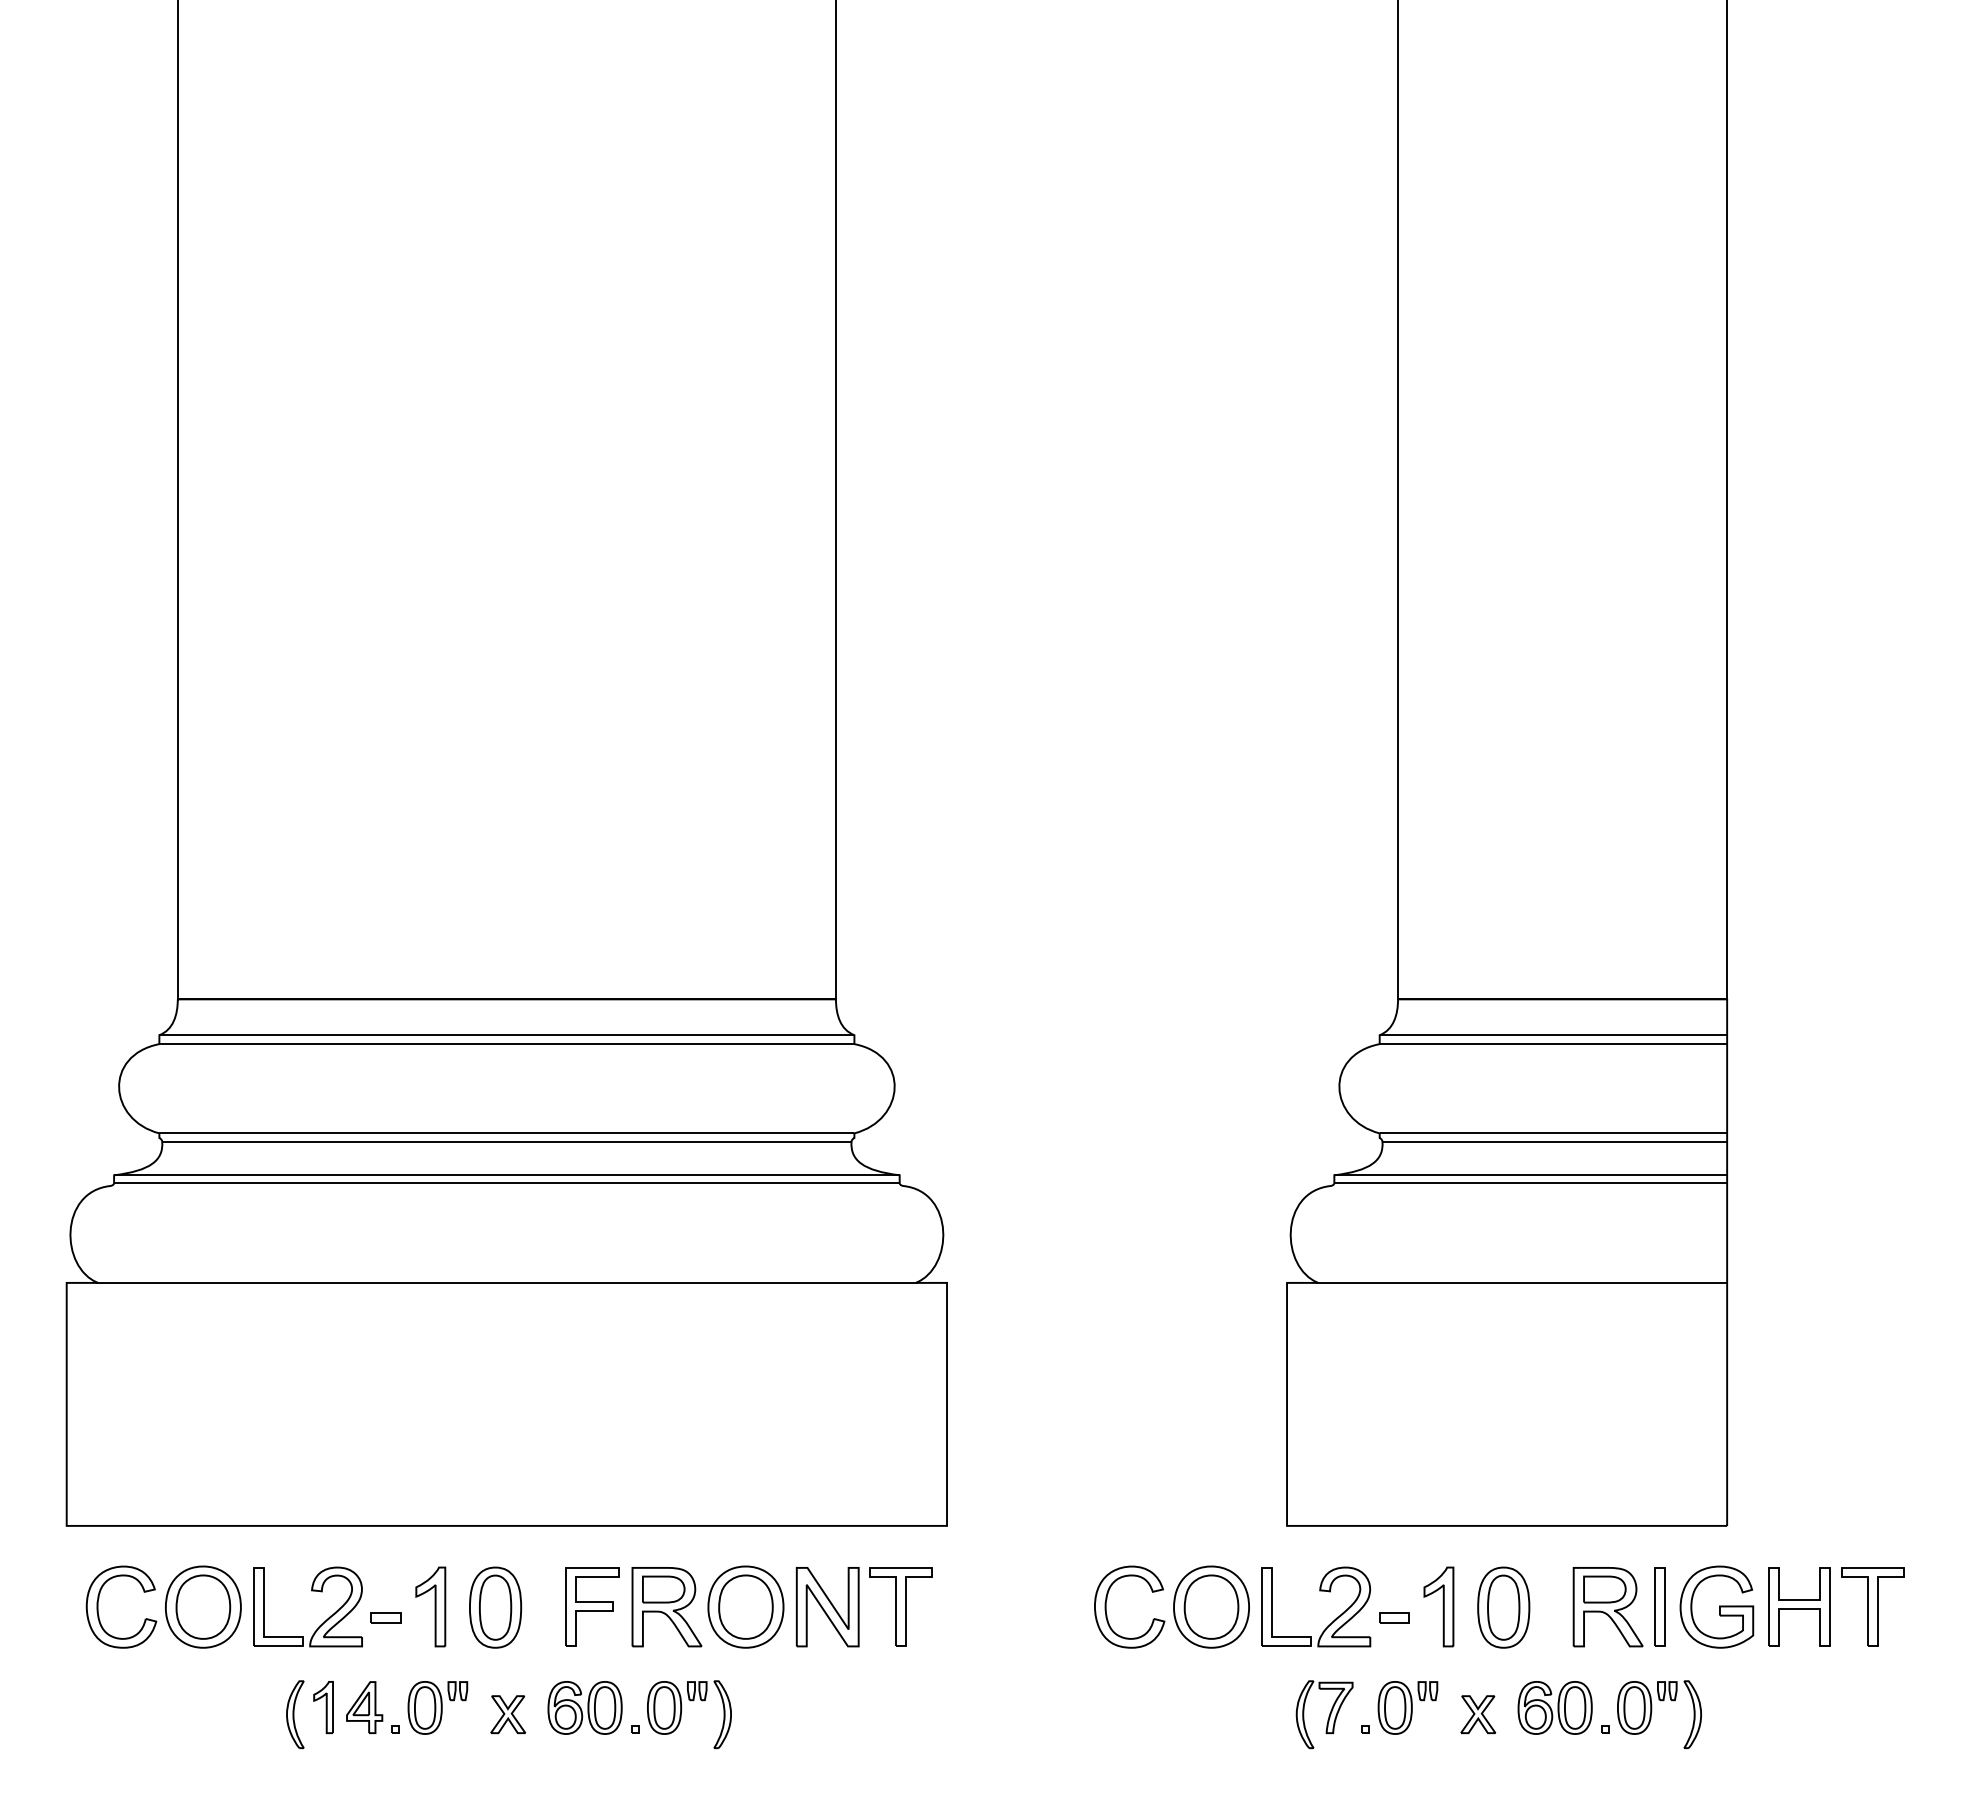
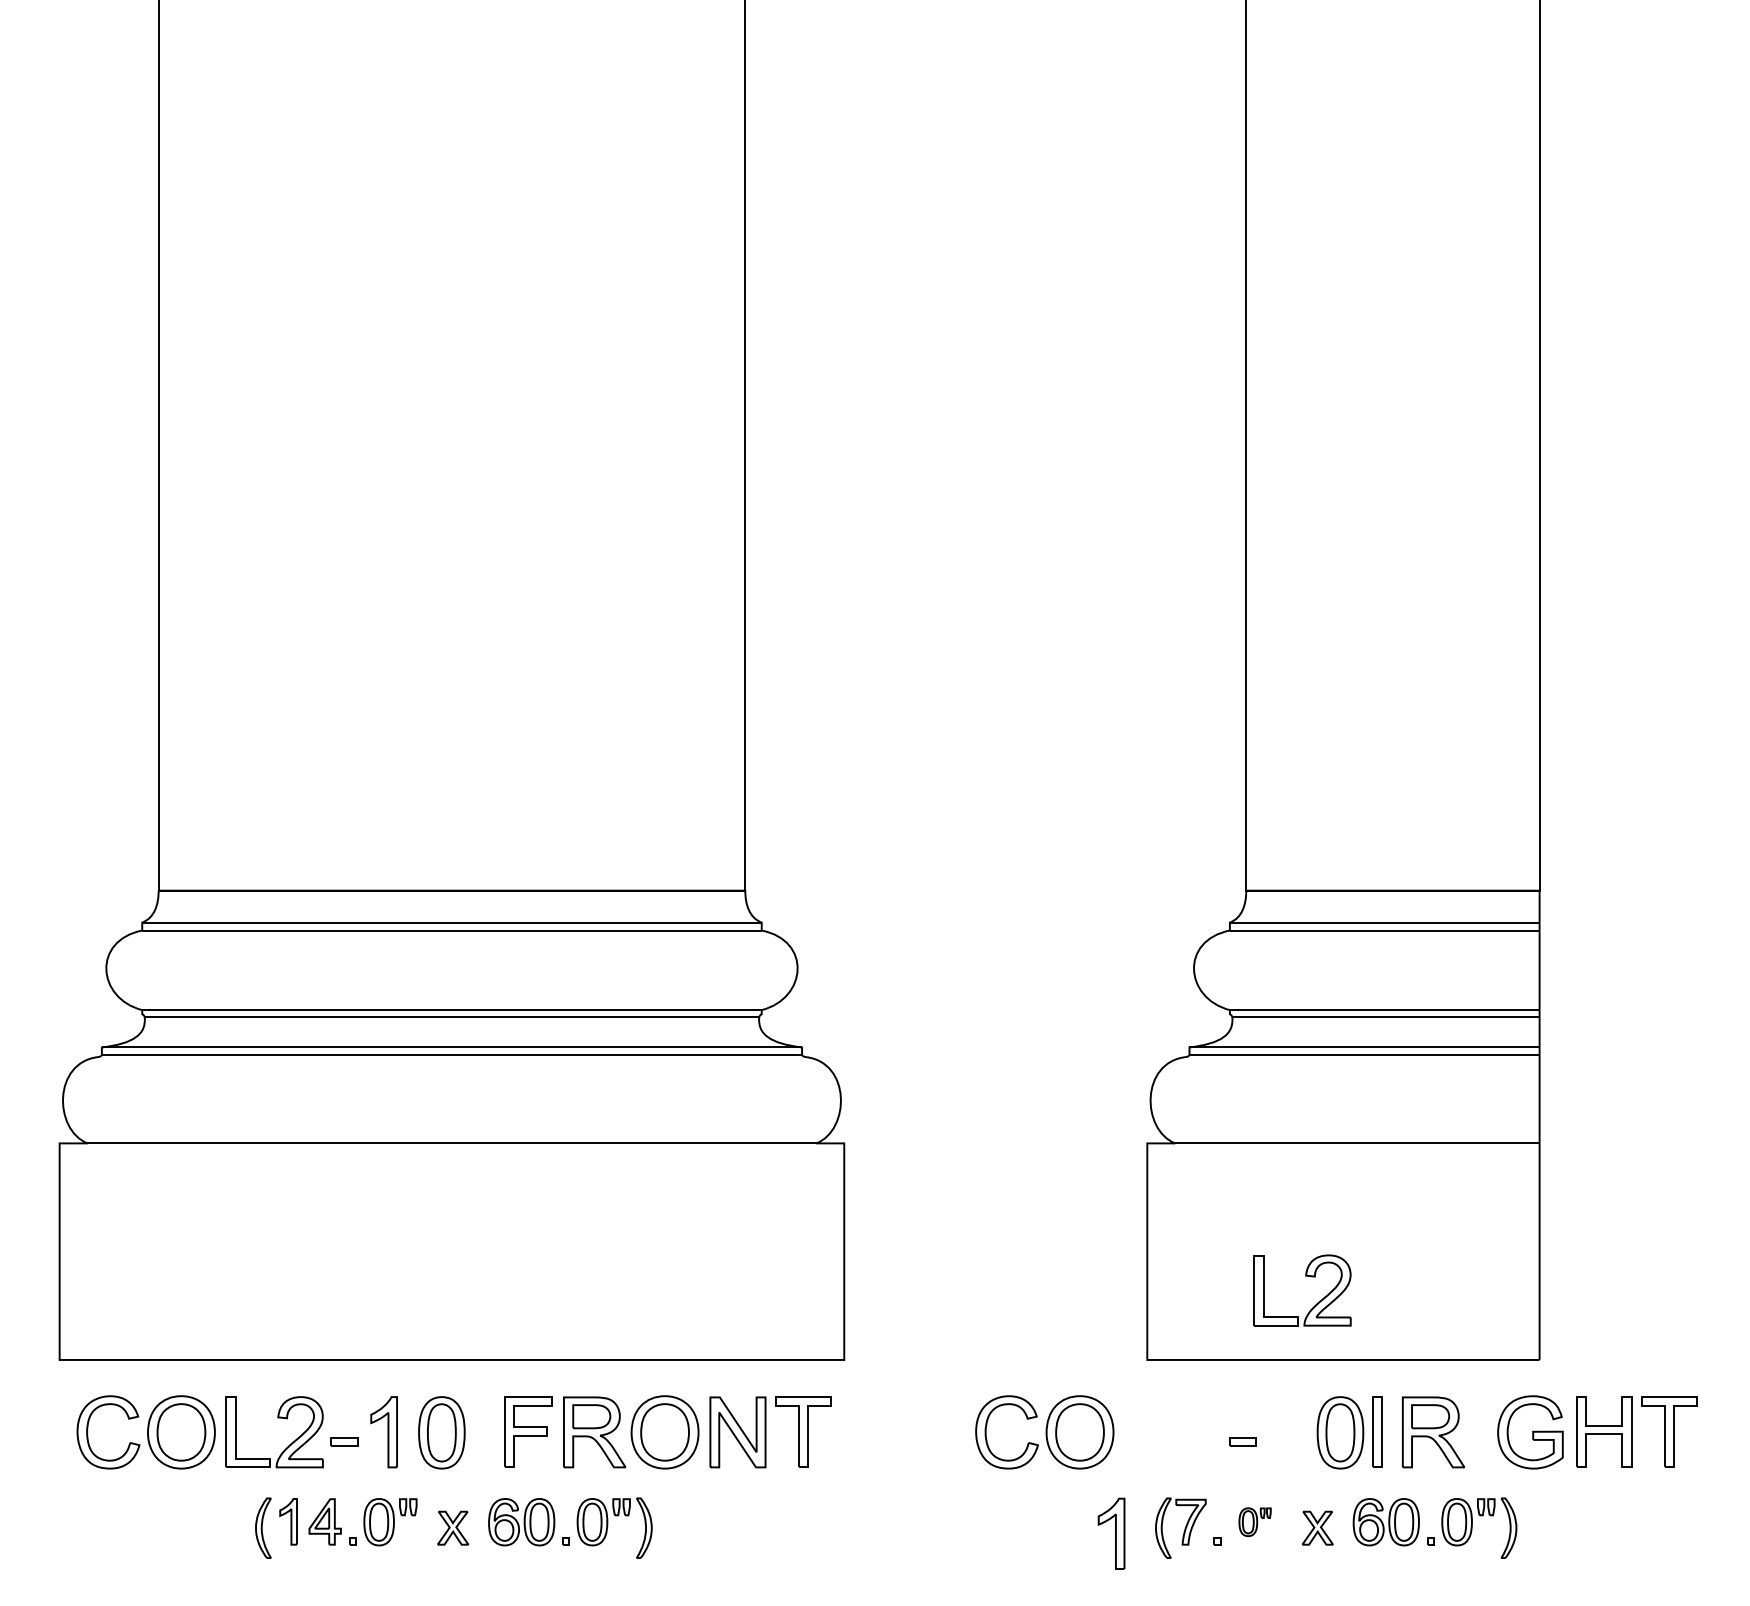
part: (1319, 1591) -> (1305, 1276), moved
part: (1438, 1606) -> (1111, 1533), moved
part: (1659, 1606) -> (1377, 1431), moved
part: (1407, 1707) -> (1254, 1521), size x0.6

